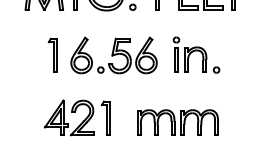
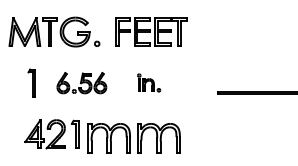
part: (113, 54) -> (81, 82), size x0.7
part: (195, 54) -> (148, 82), size x0.6
part: (177, 121) -> (133, 137), size x1.4

